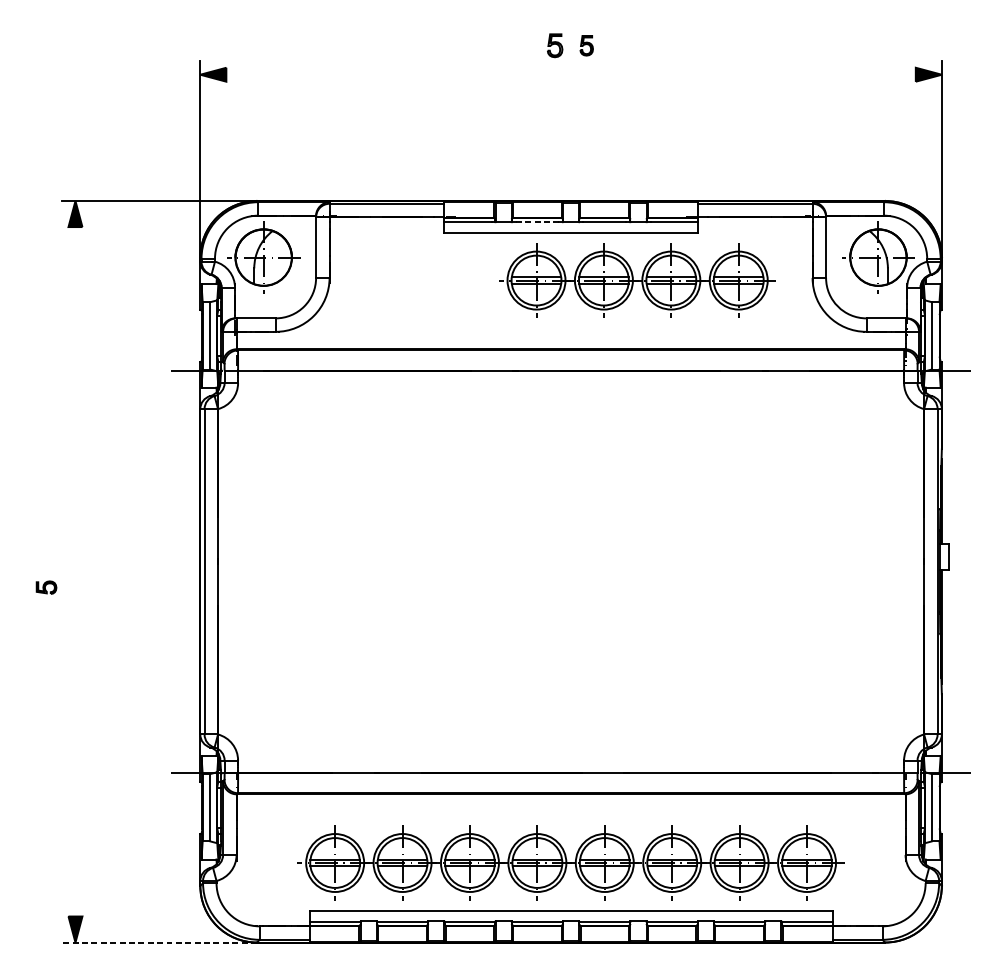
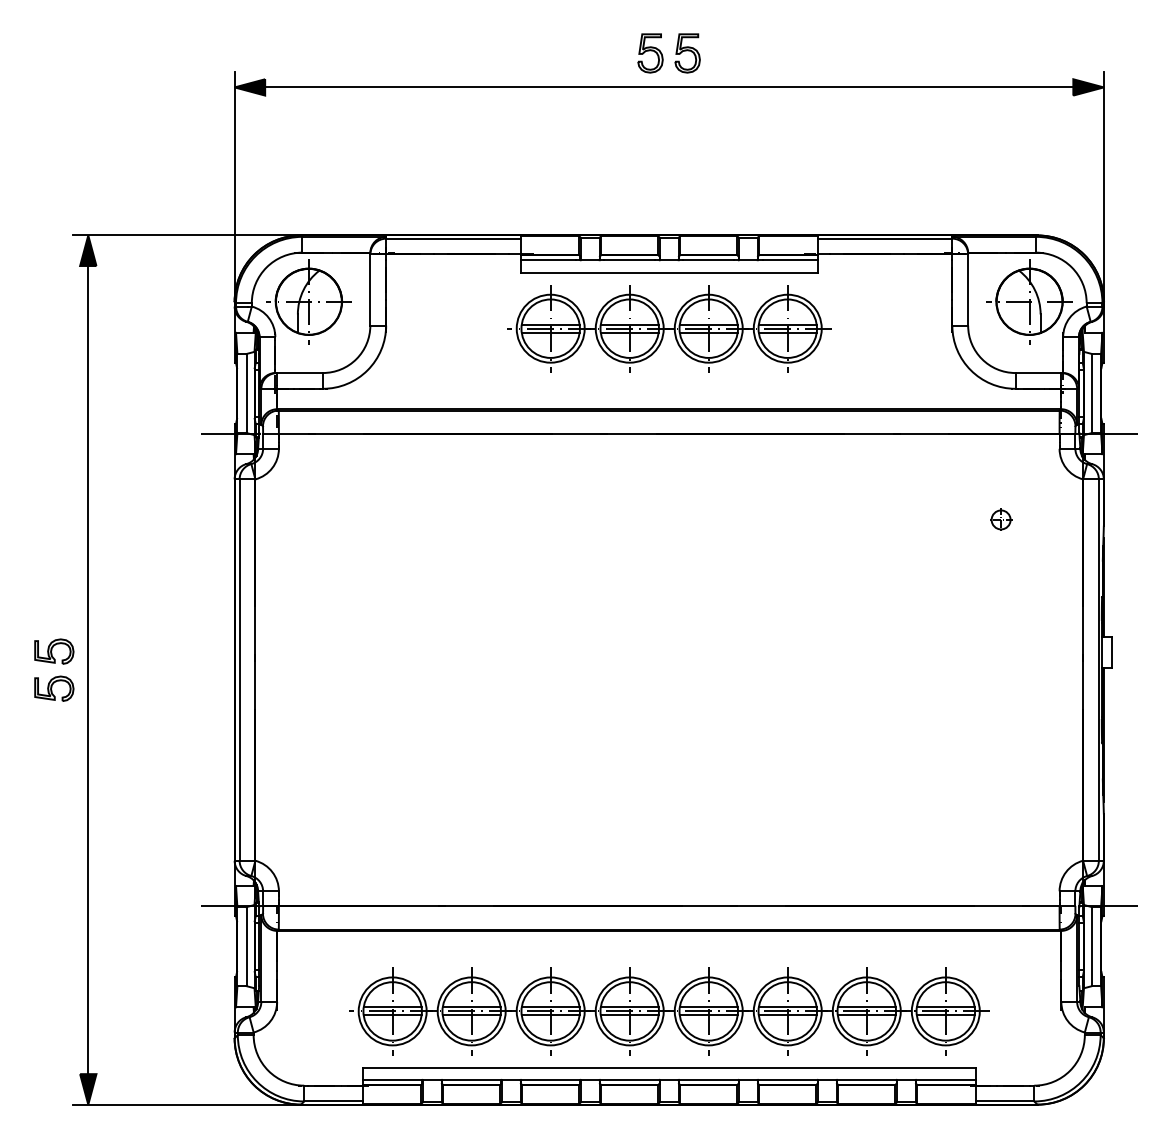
part: (555, 45) -> (650, 53), size x1.43
part: (586, 45) -> (687, 53), size x1.67
line: (571, 74) -> (669, 87), added
line: (538, 221) -> (630, 259), dashed -> solid
part: (637, 280) -> (669, 328), moved
part: (854, 443) -> (1001, 519), added
part: (46, 555) -> (54, 651), added
line: (75, 572) -> (88, 670), added
part: (46, 587) -> (54, 688), size x1.67
line: (159, 942) -> (186, 1104), dashed -> solid

